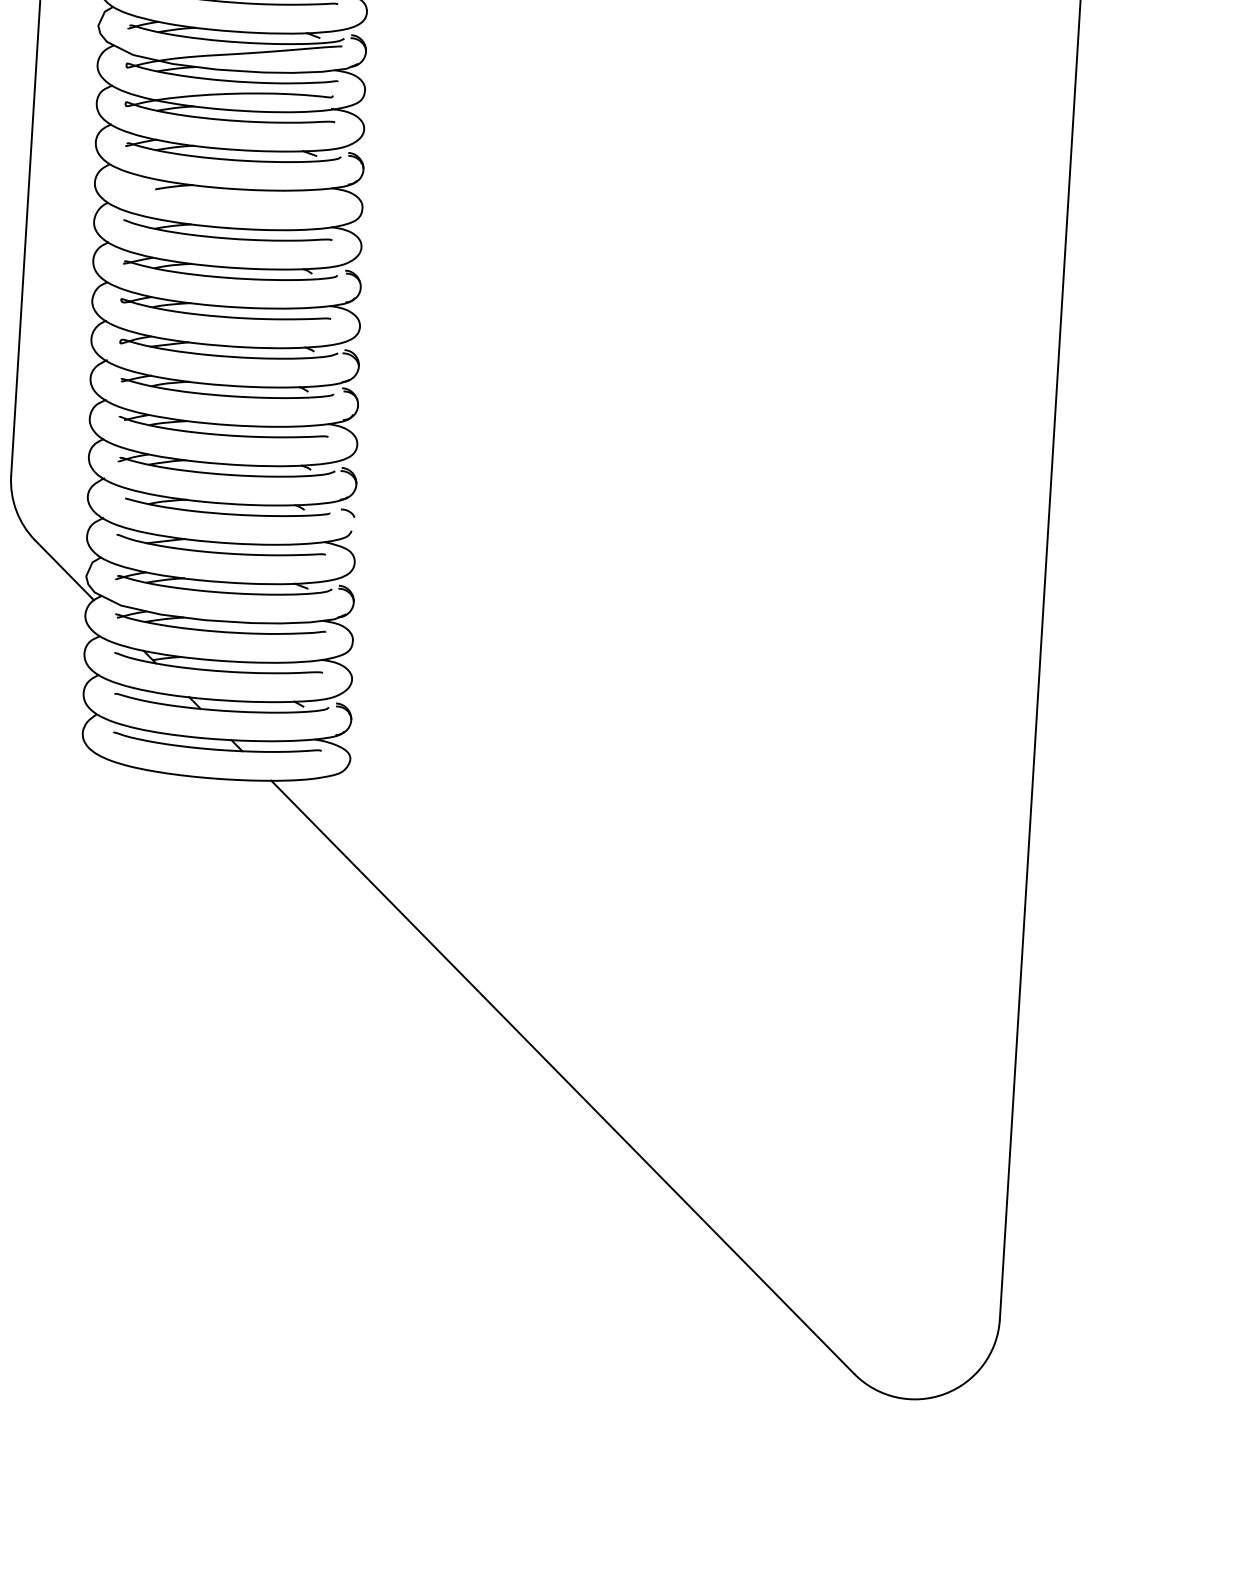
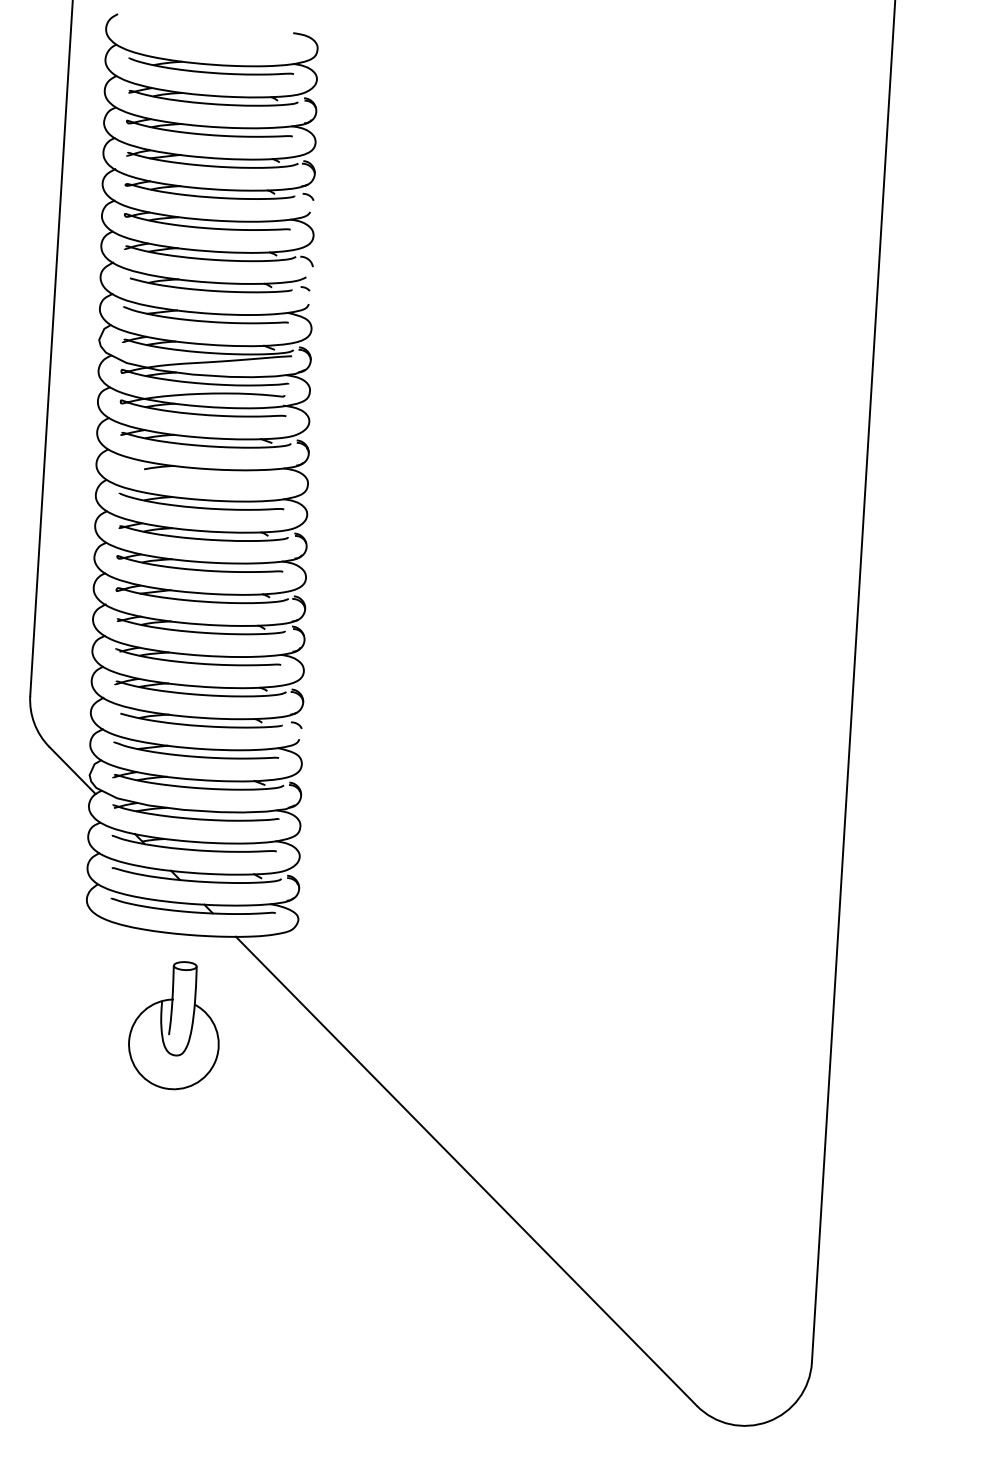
part: (192, 892) -> (173, 1025), added

